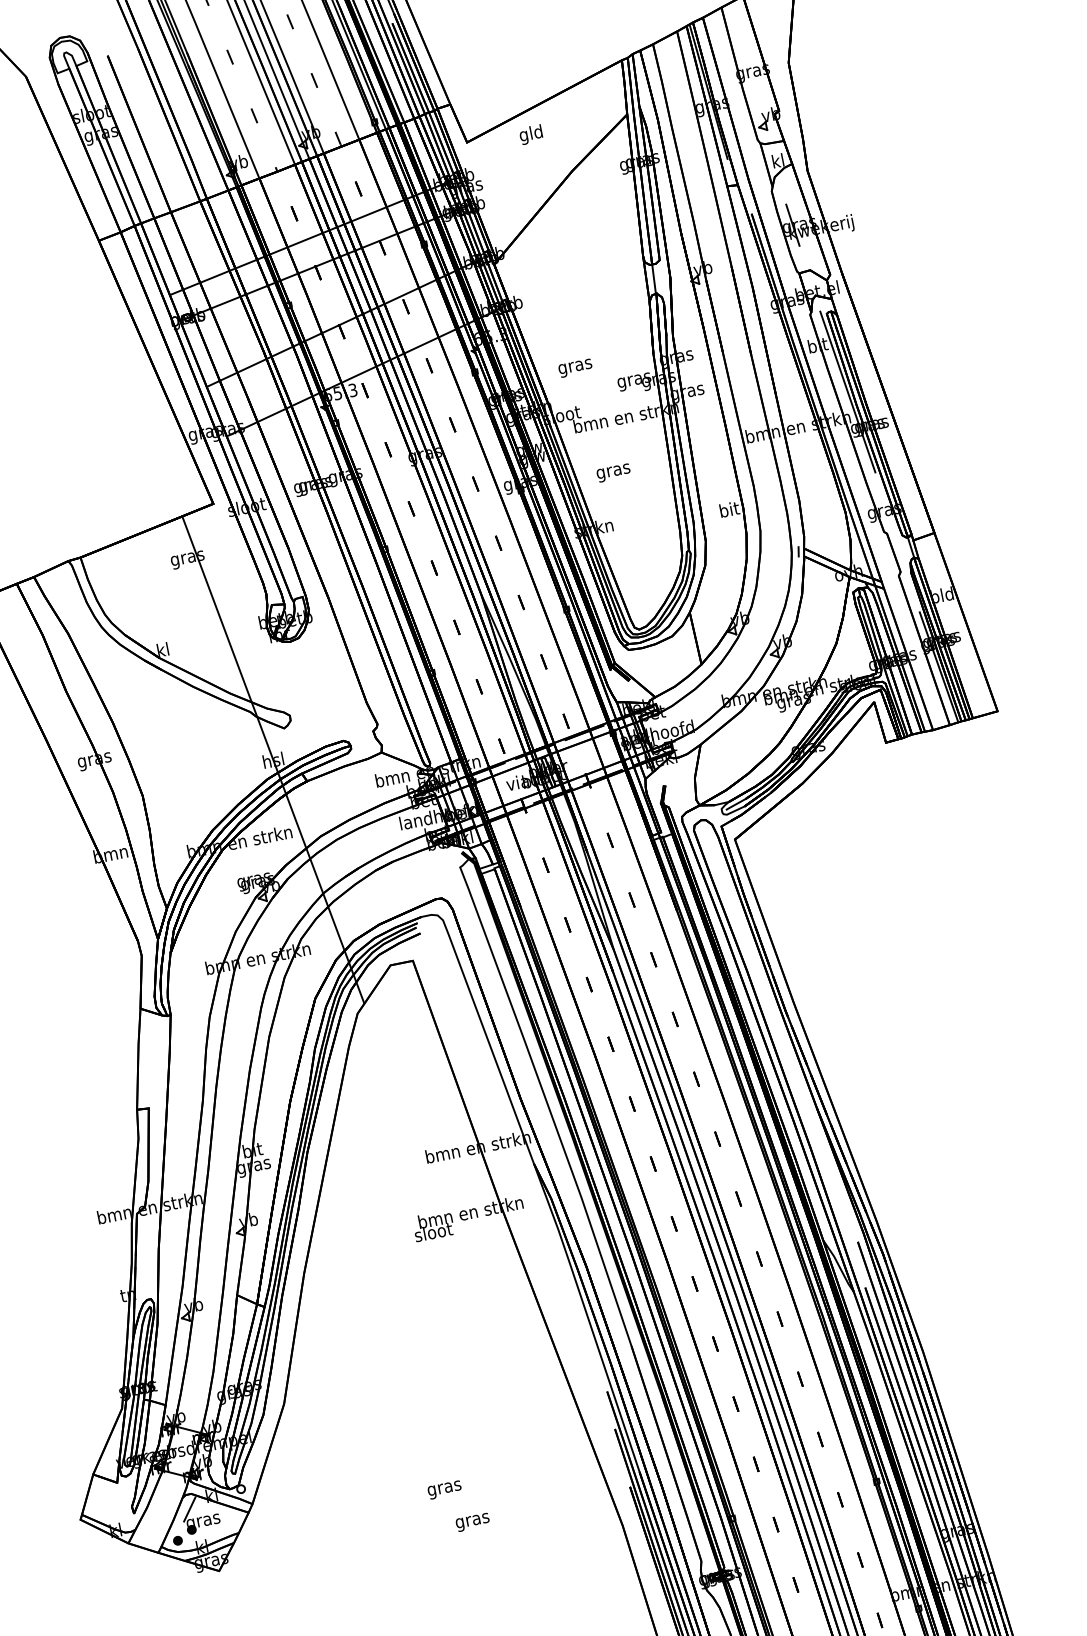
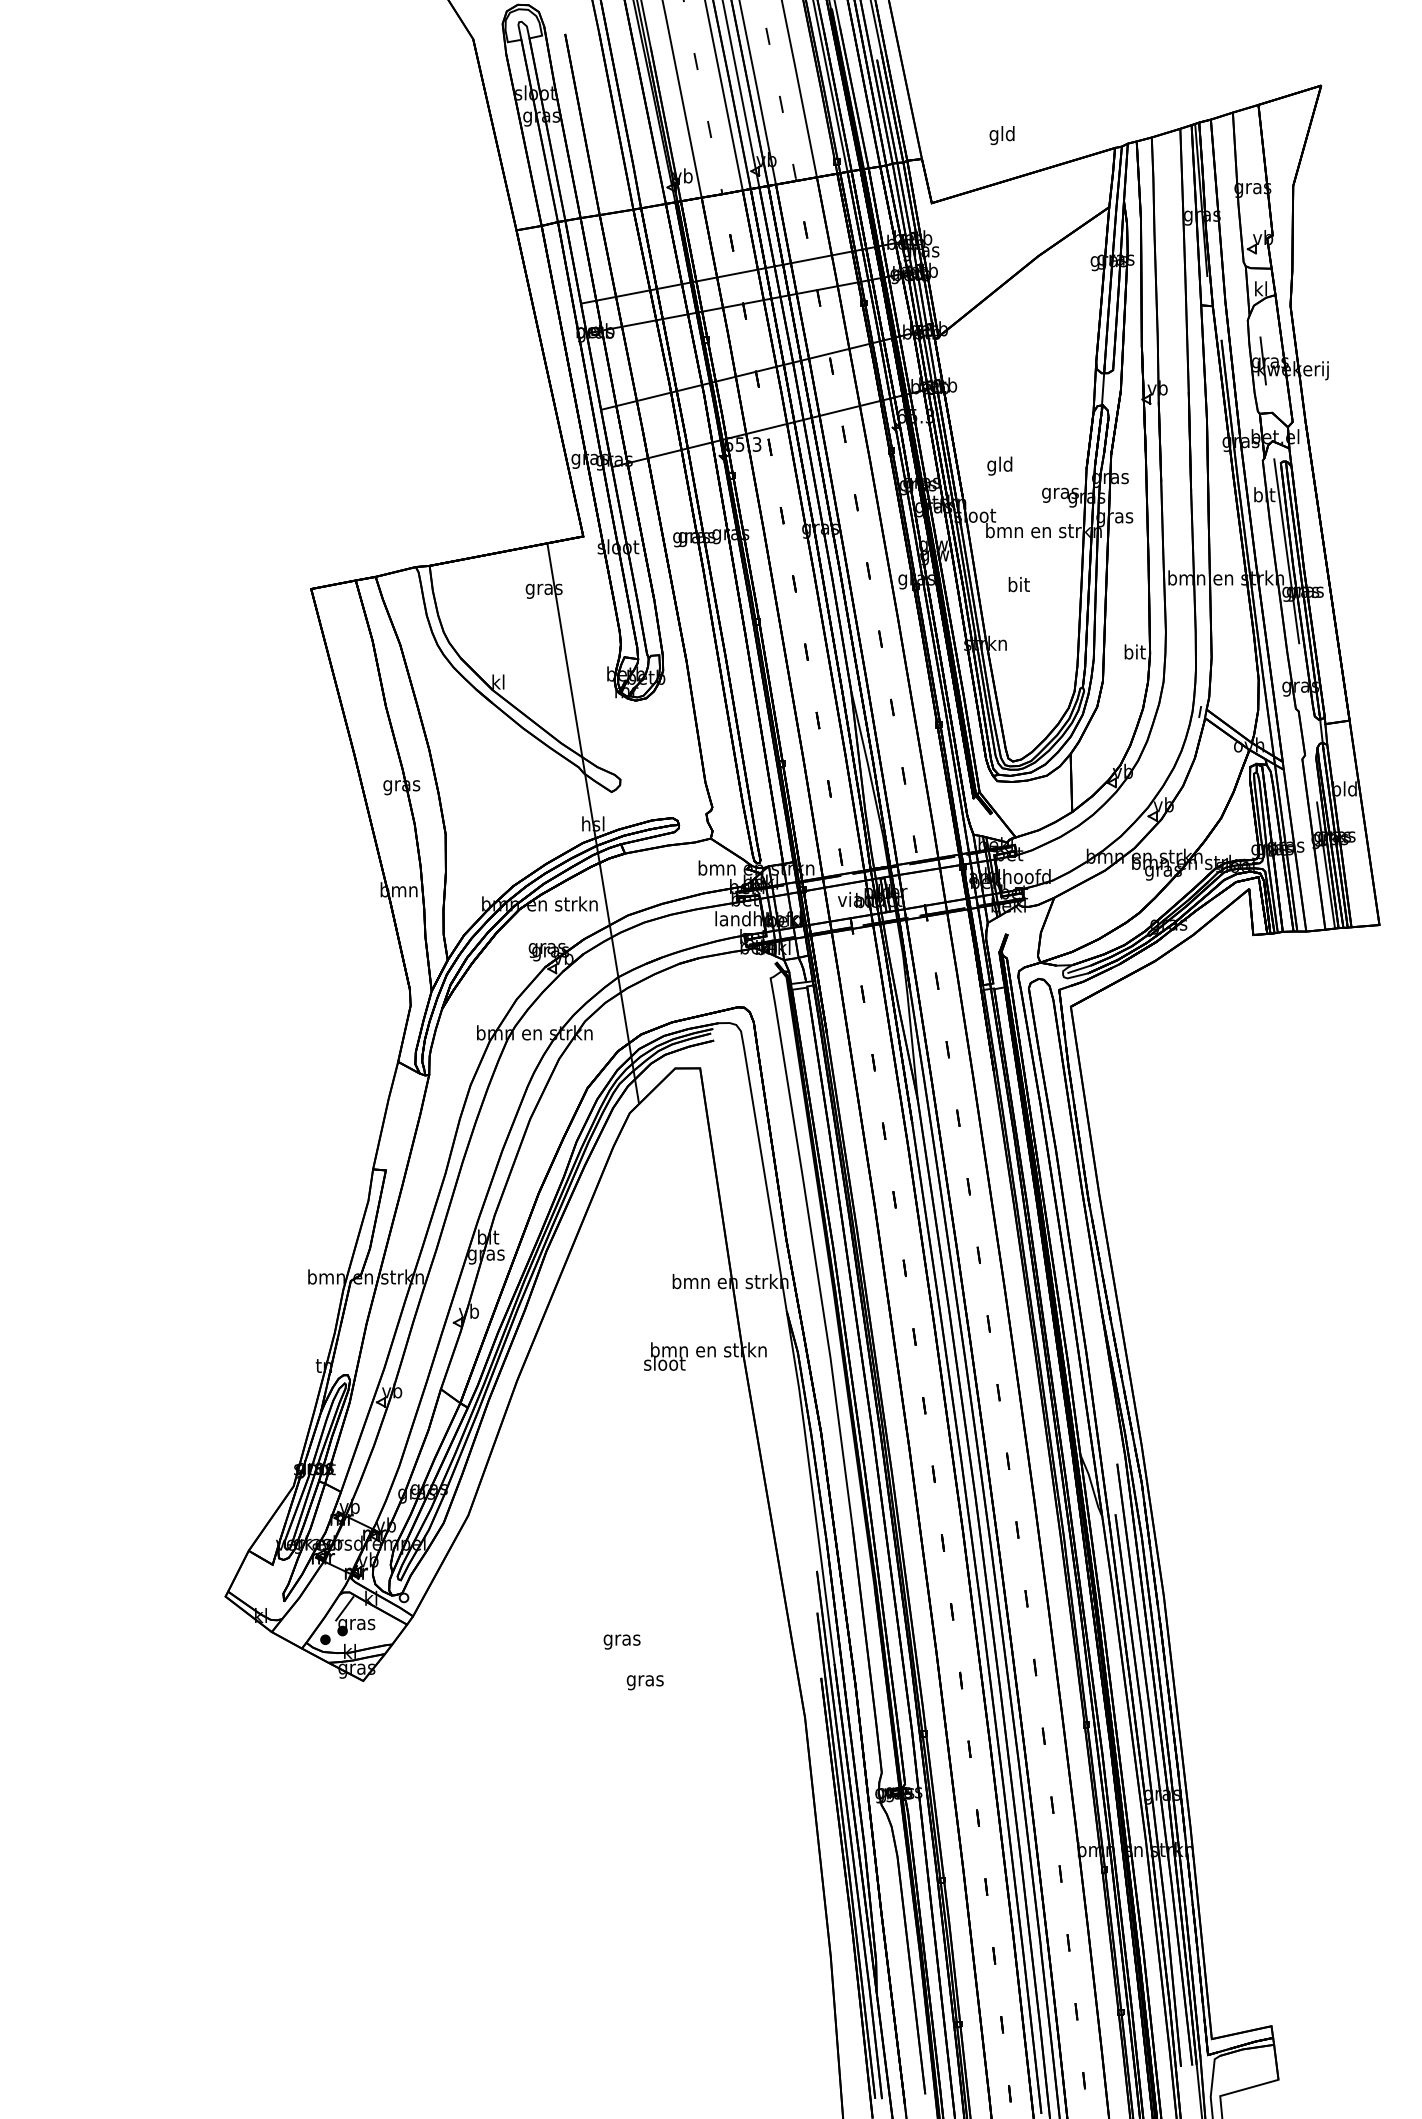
text: (530, 134) -> (1001, 135), moved
text: (574, 366) -> (999, 465), gras -> gld
text: (613, 471) -> (1018, 586), gras -> bit

